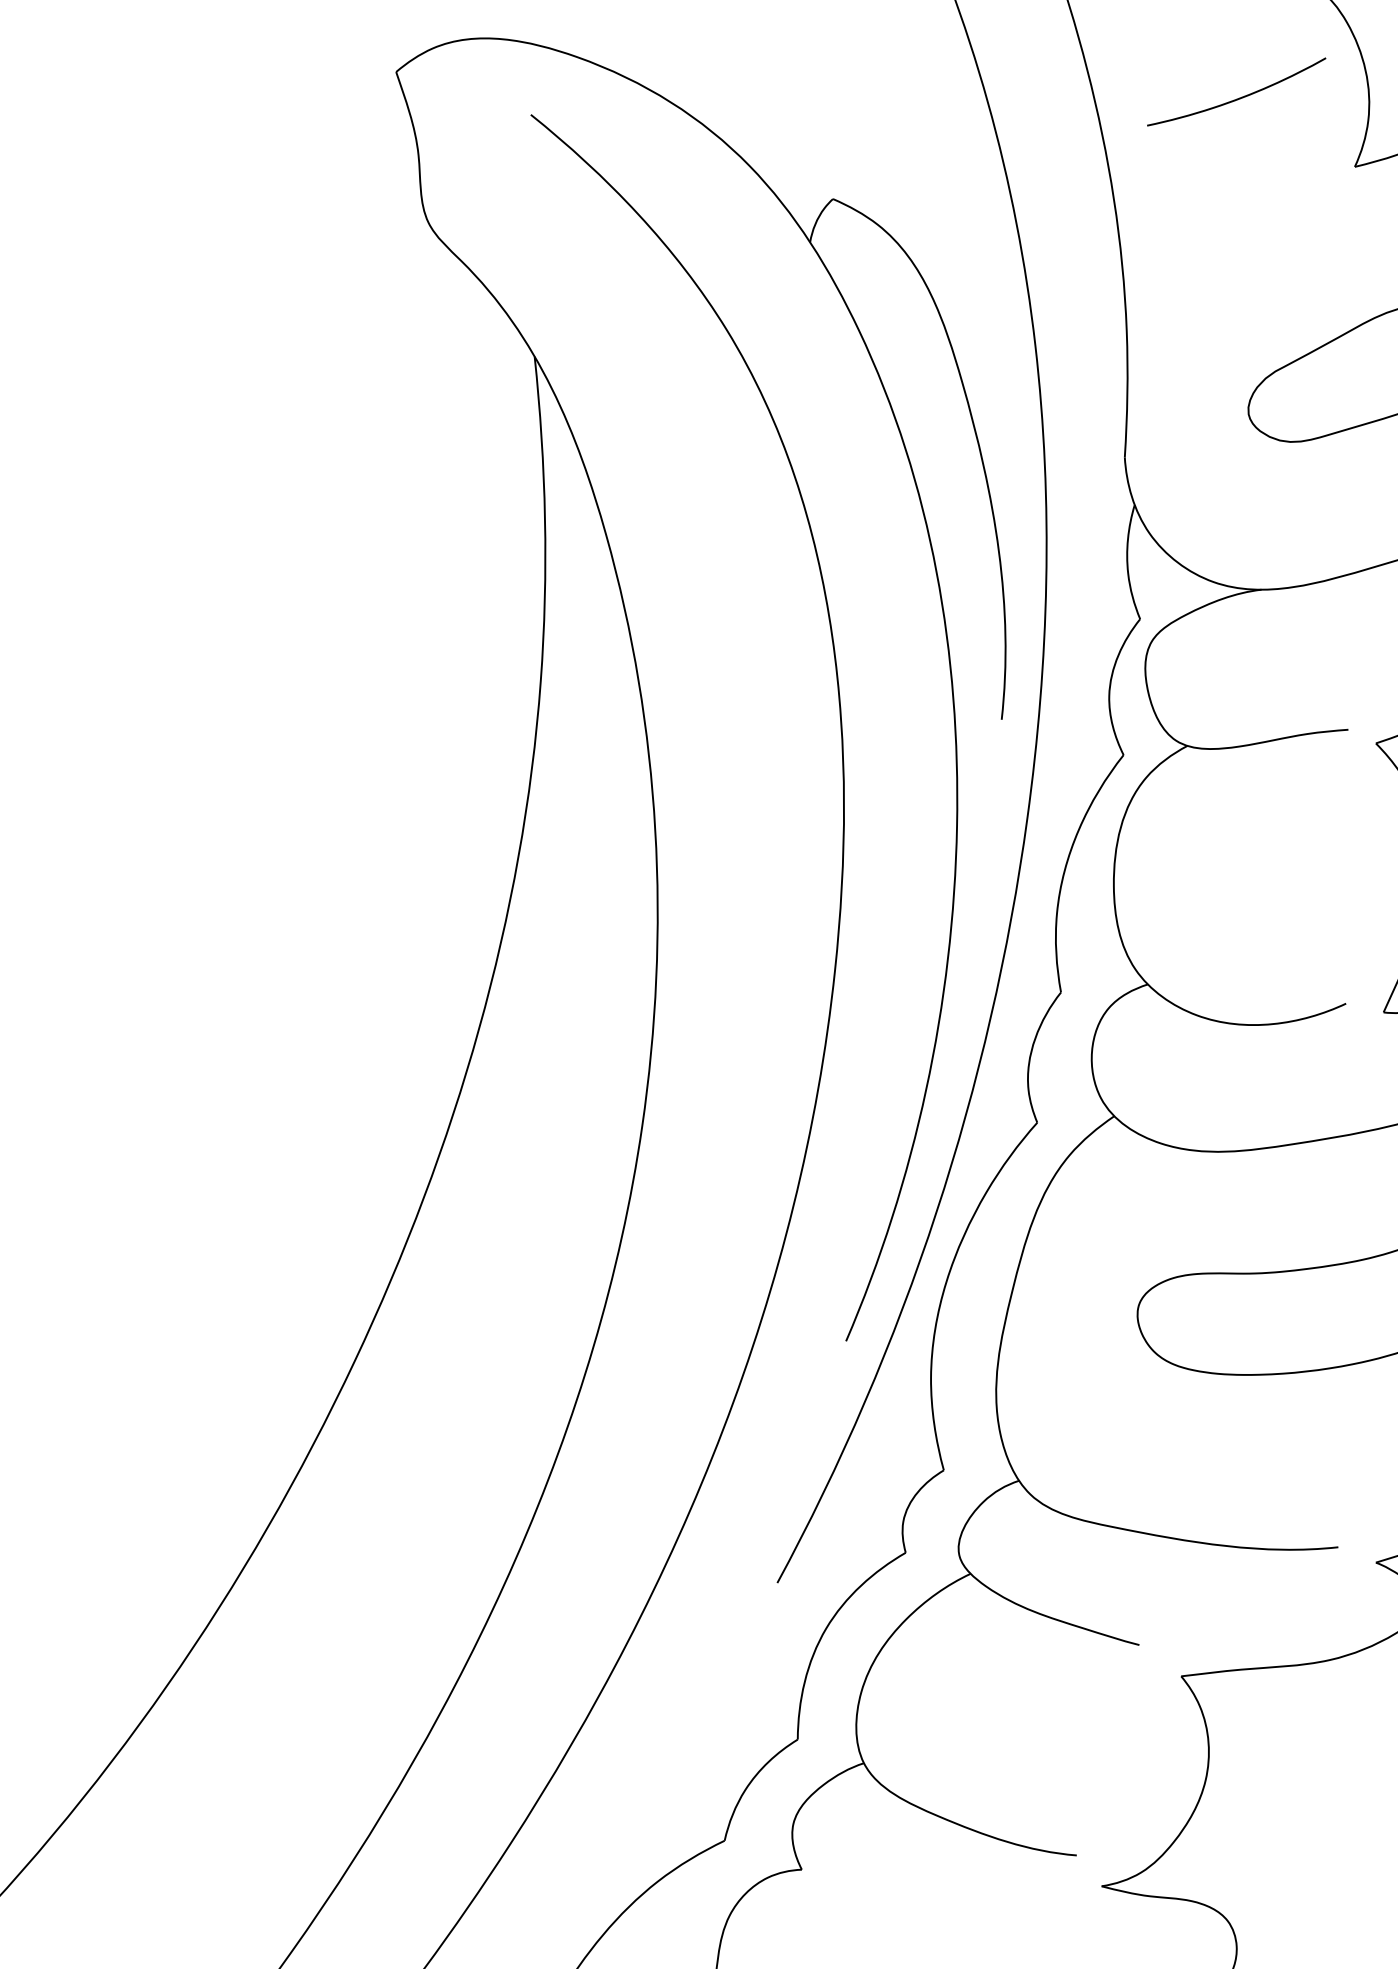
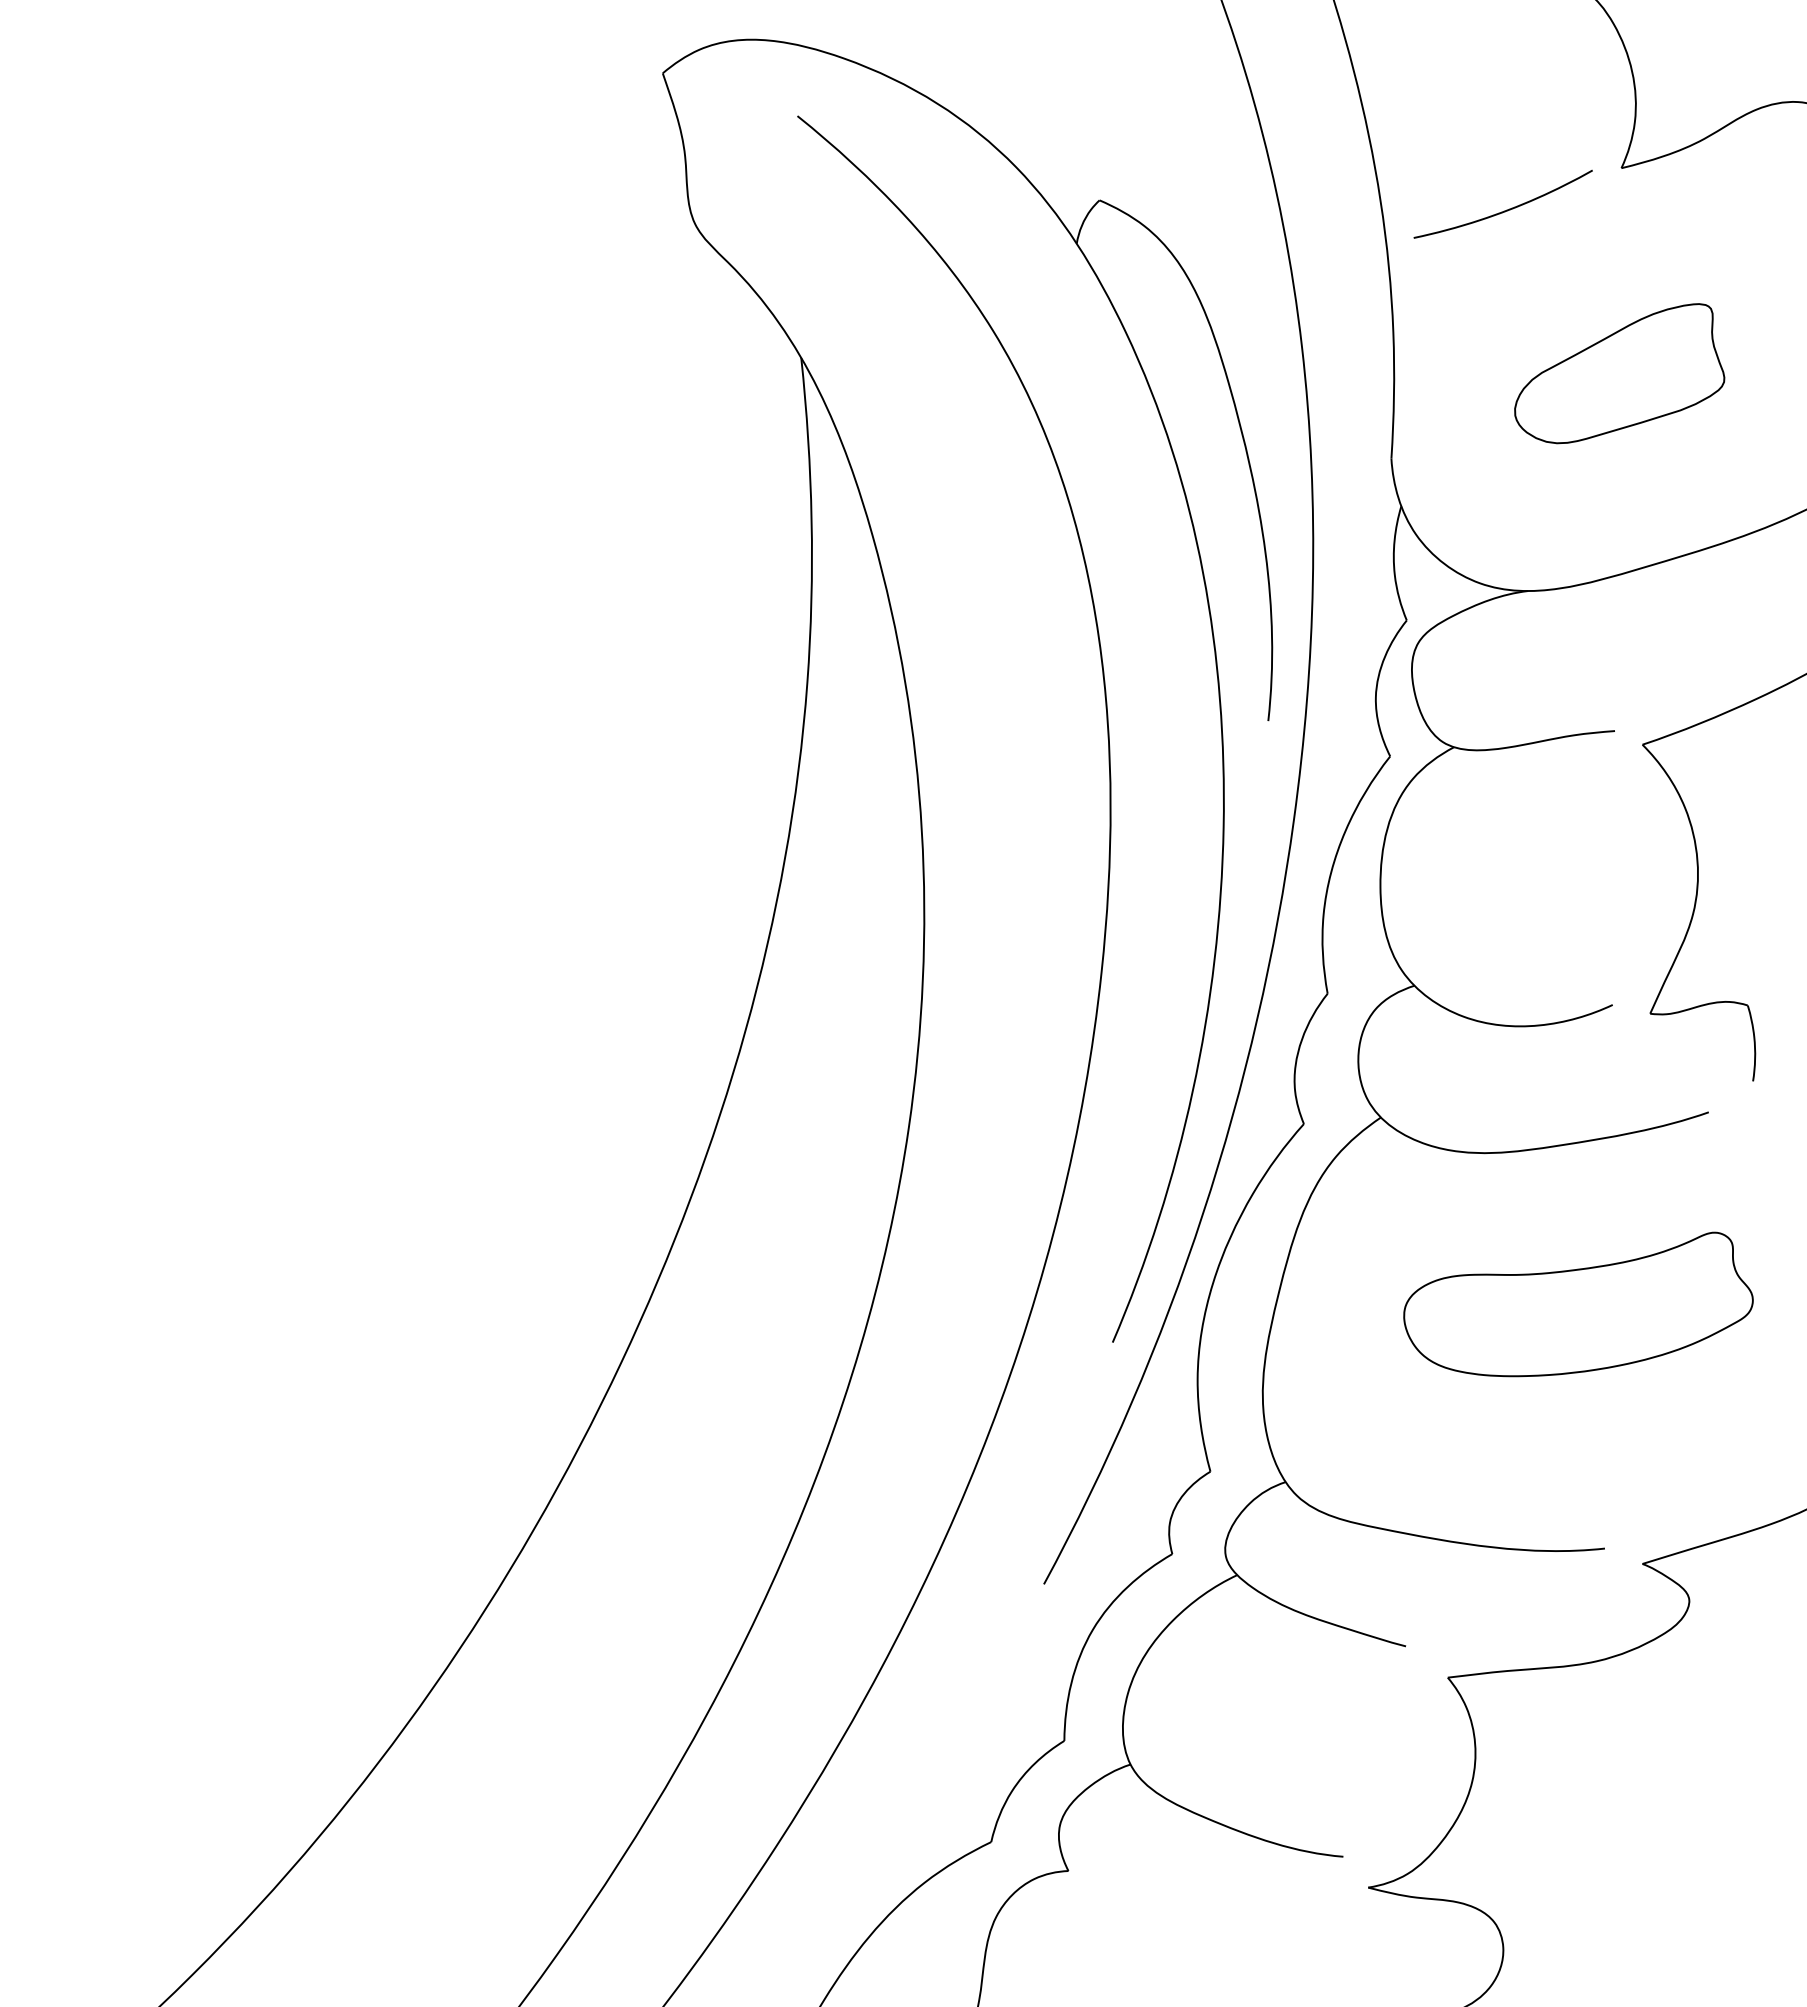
curve: (1239, 97) -> (1506, 209), moved

